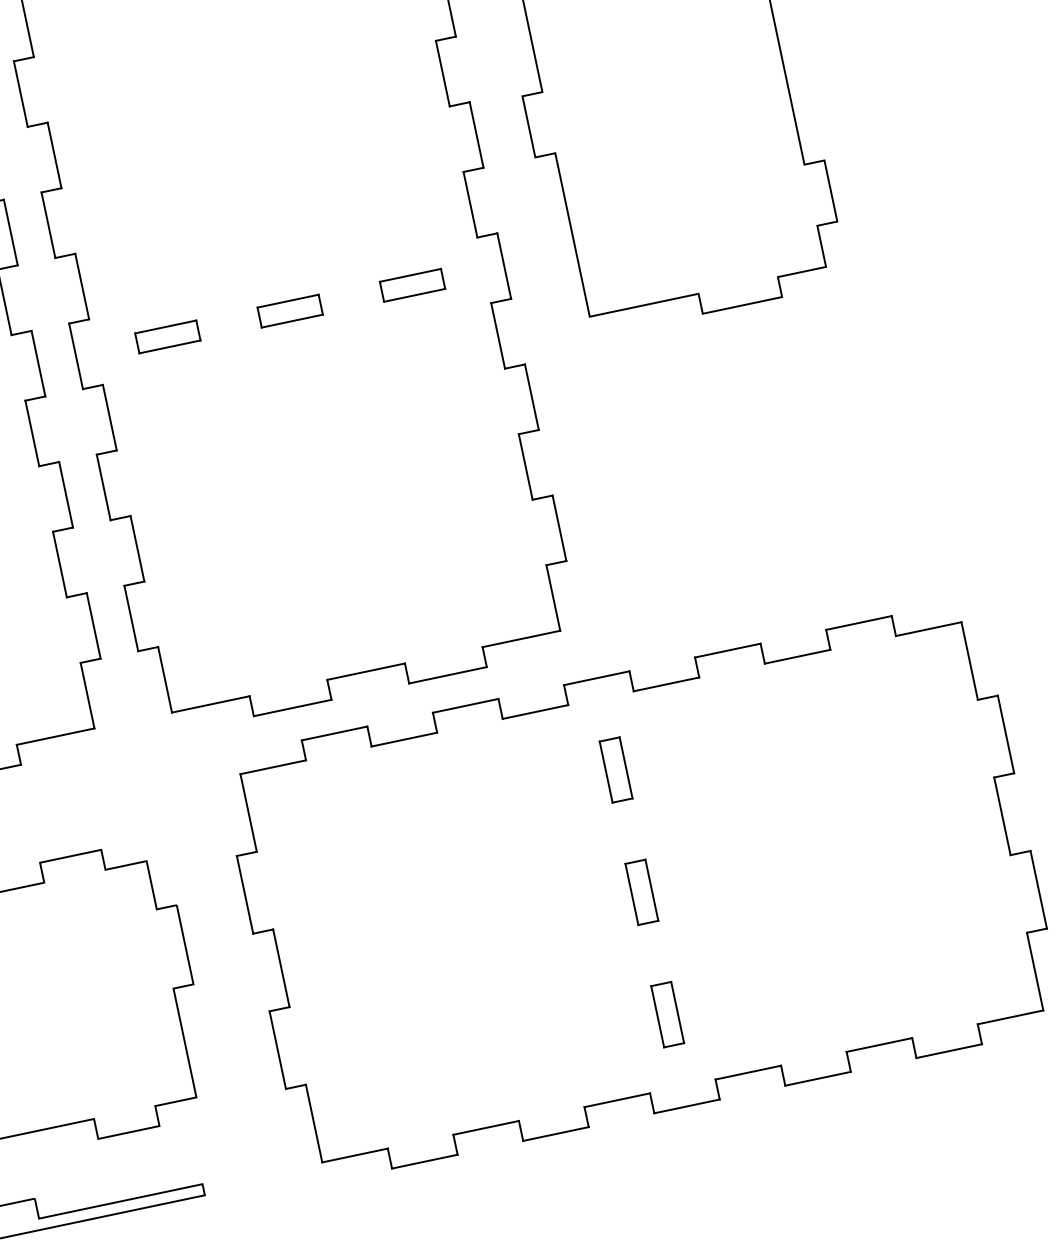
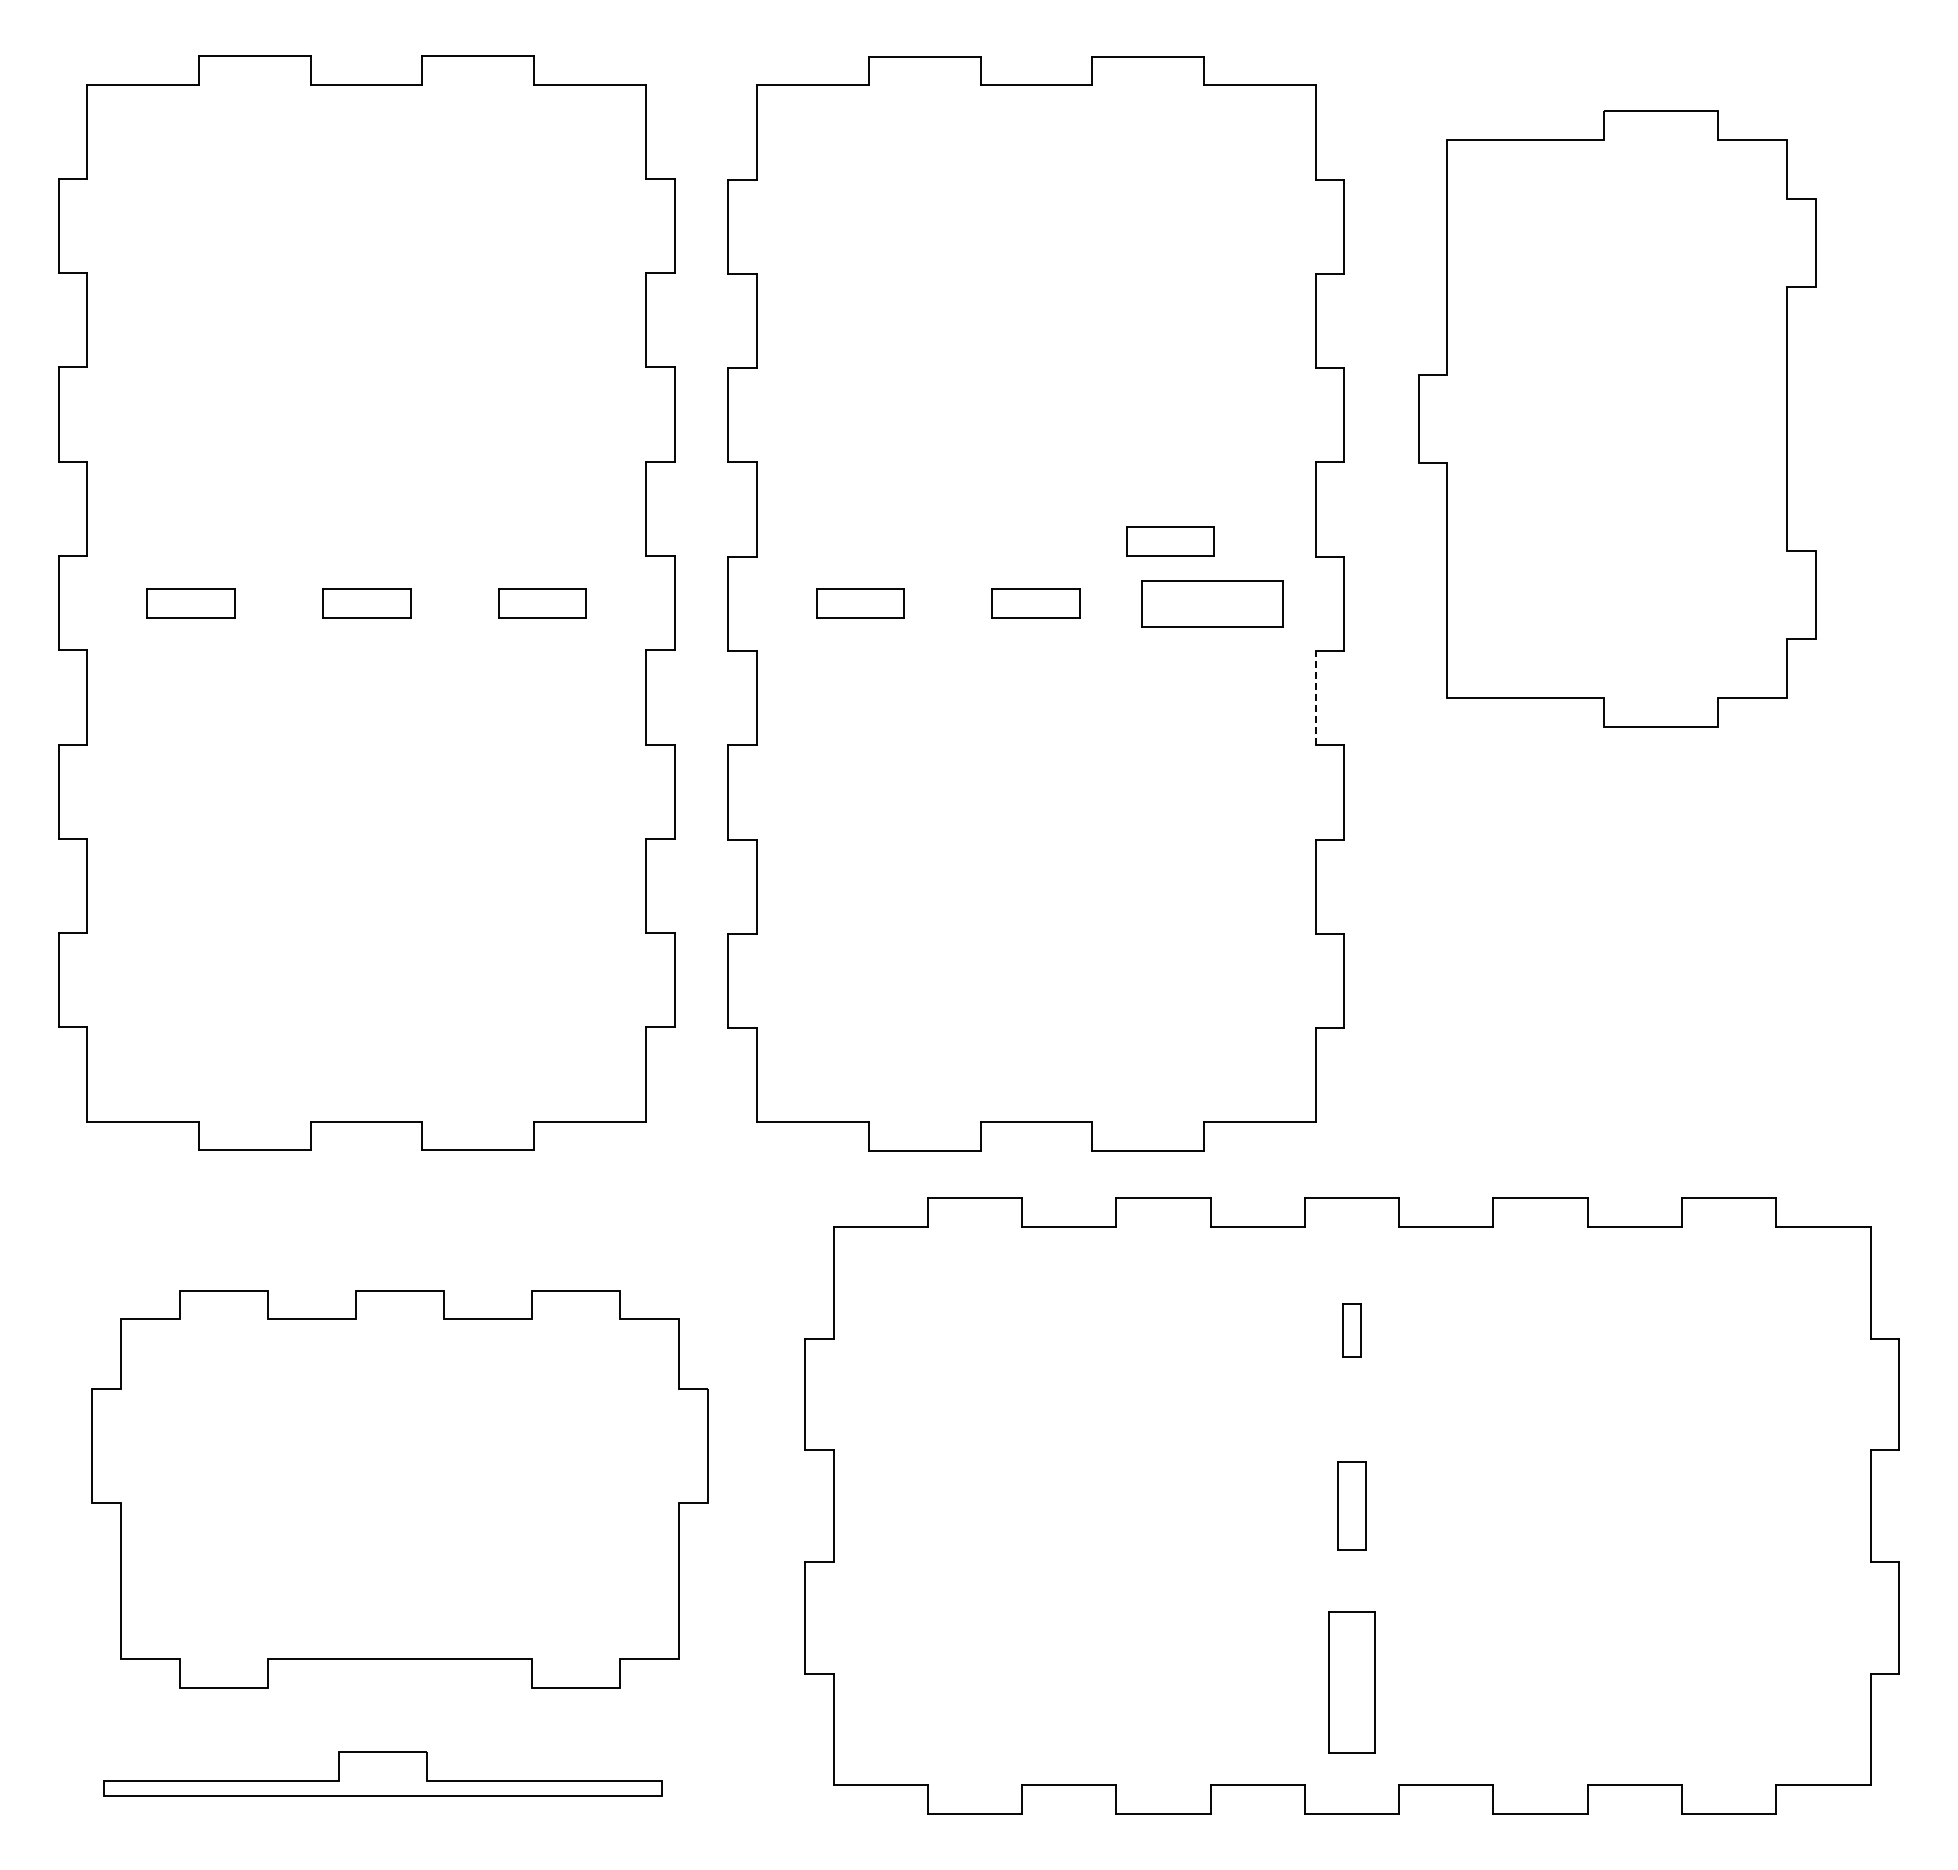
part: (374, 248) -> (1170, 541), added
part: (411, 285) -> (1211, 603), size x1.6
line: (497, 335) -> (1315, 697), solid -> dashed
part: (615, 769) -> (1351, 1329), size x0.6
part: (667, 1014) -> (1351, 1681), size x1.6

